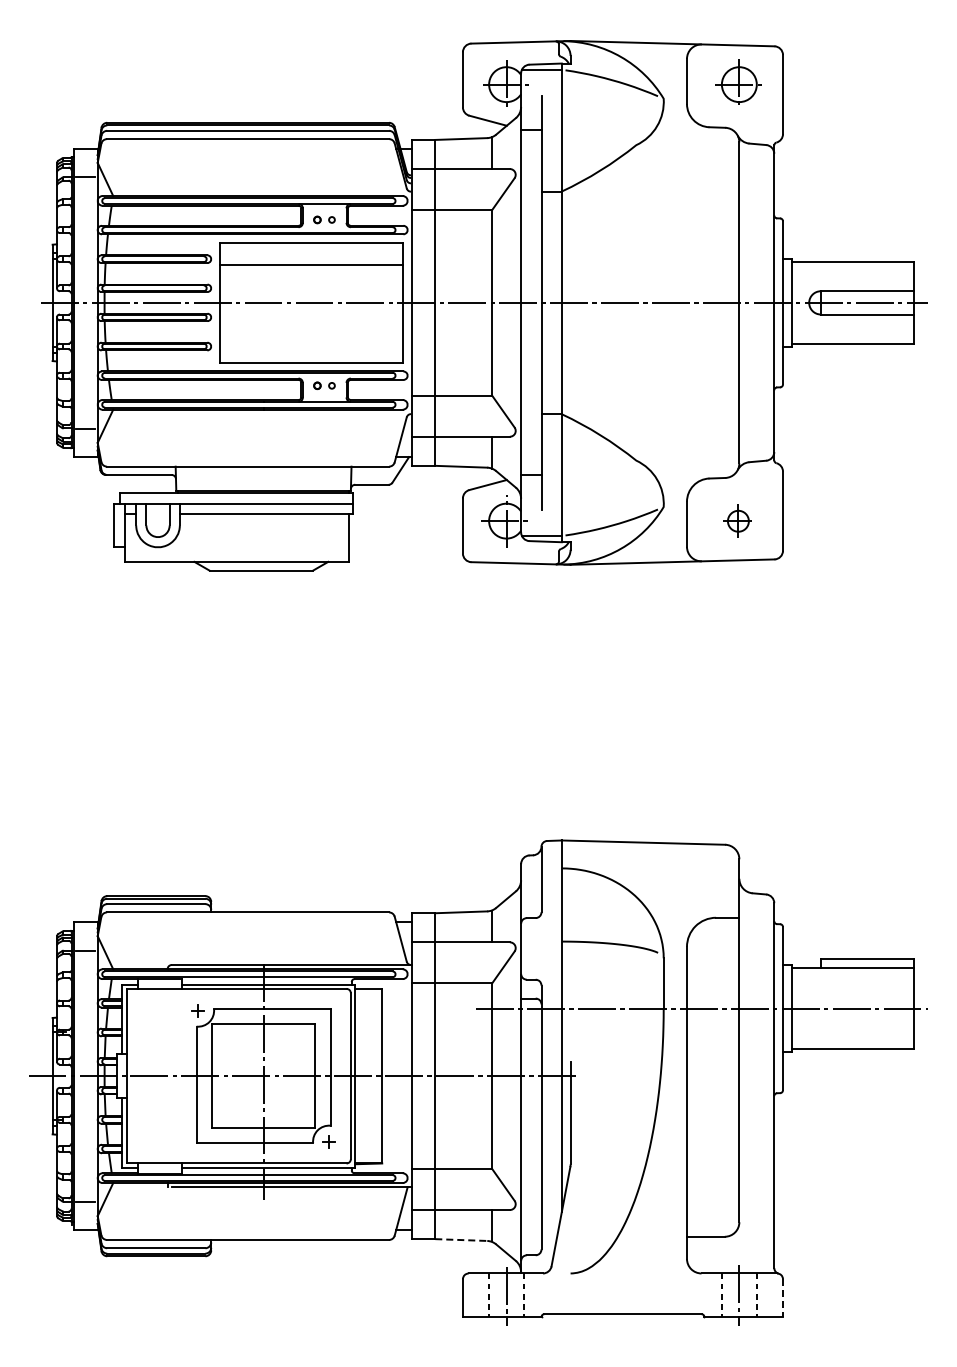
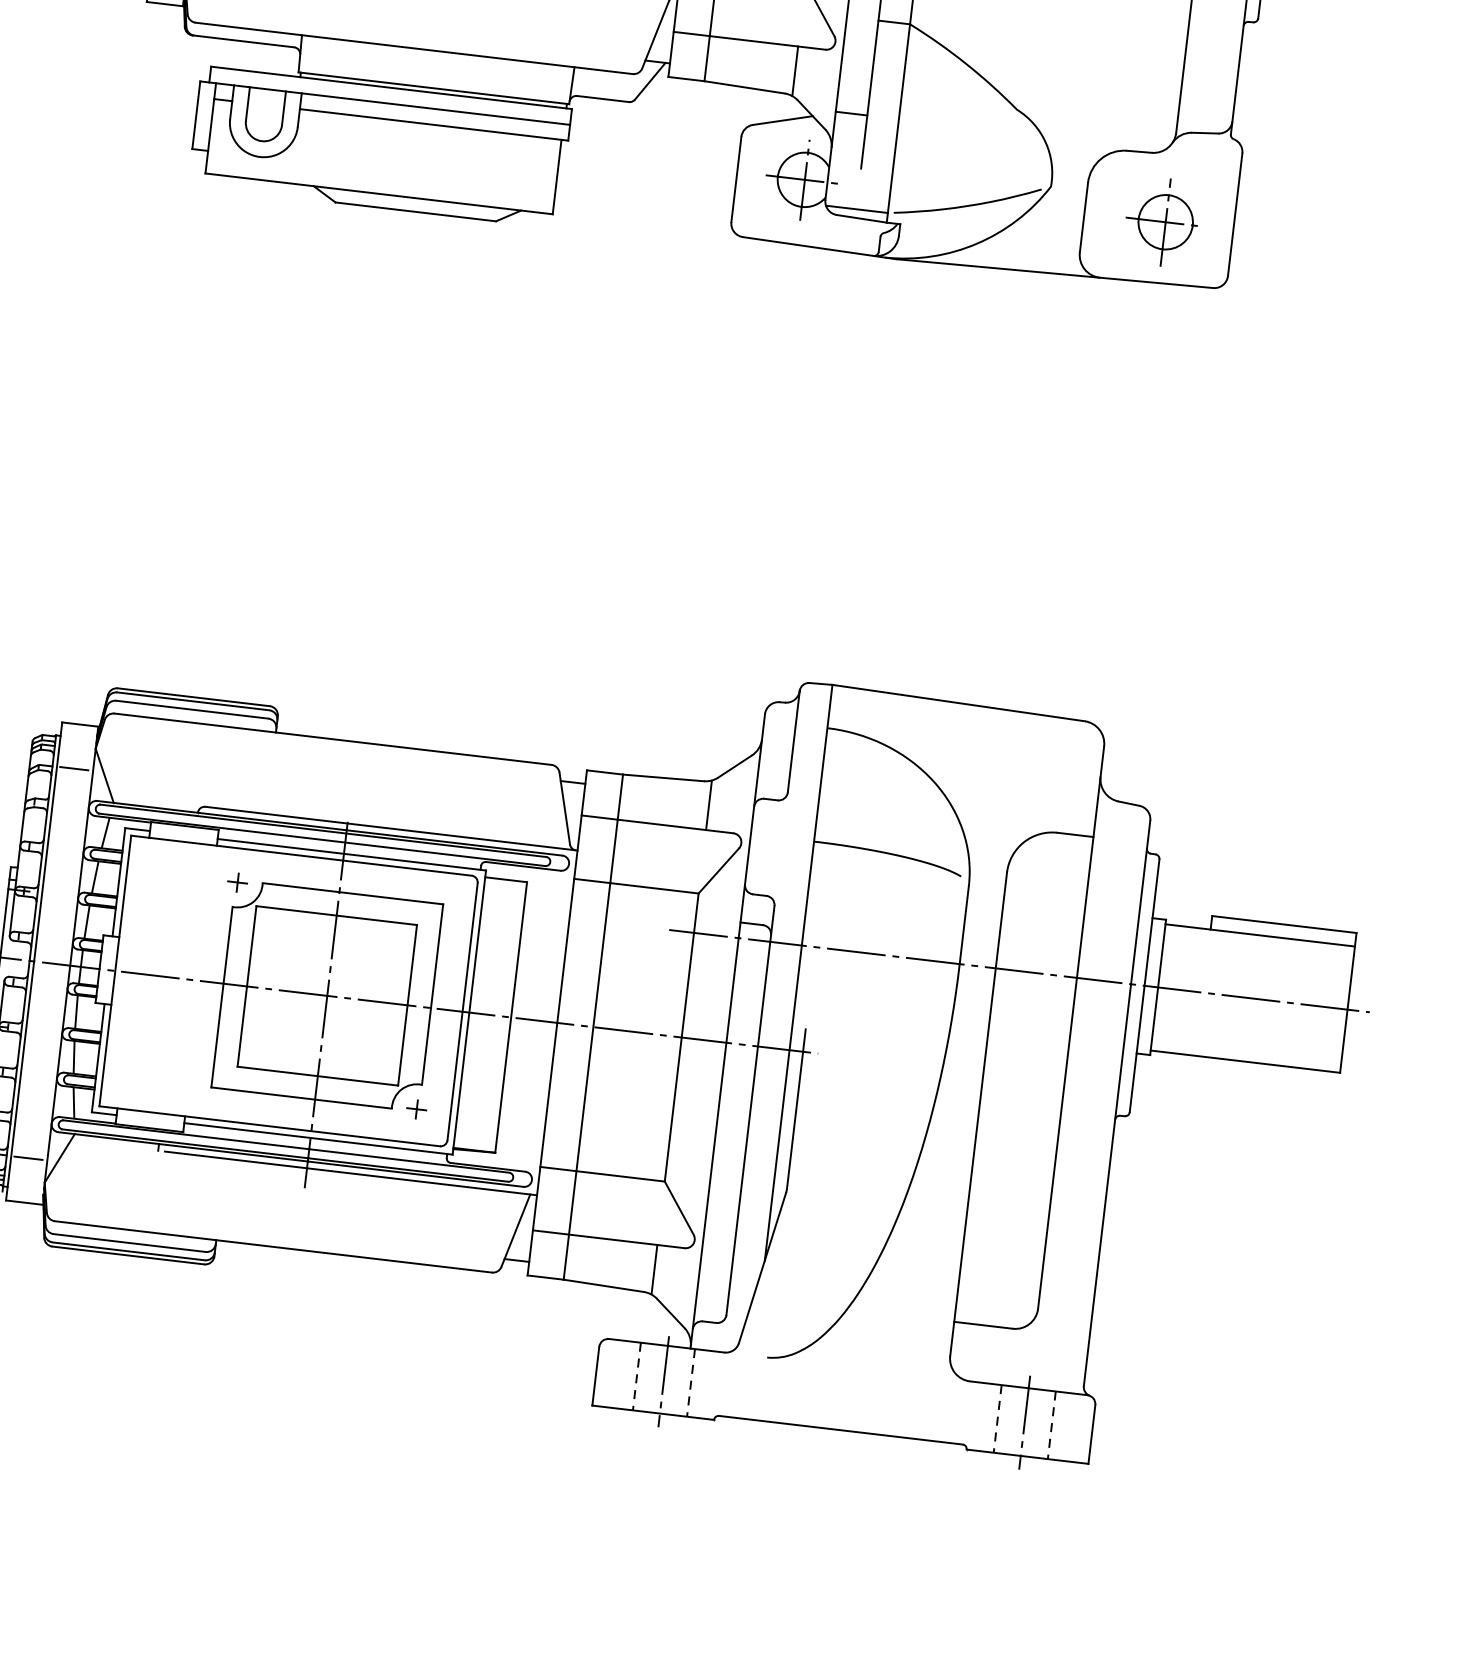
part: (736, 521) -> (1161, 222), size x1.67
line: (461, 1240) -> (604, 1286), dashed -> solid
line: (783, 1298) -> (1092, 1435), dashed -> solid

